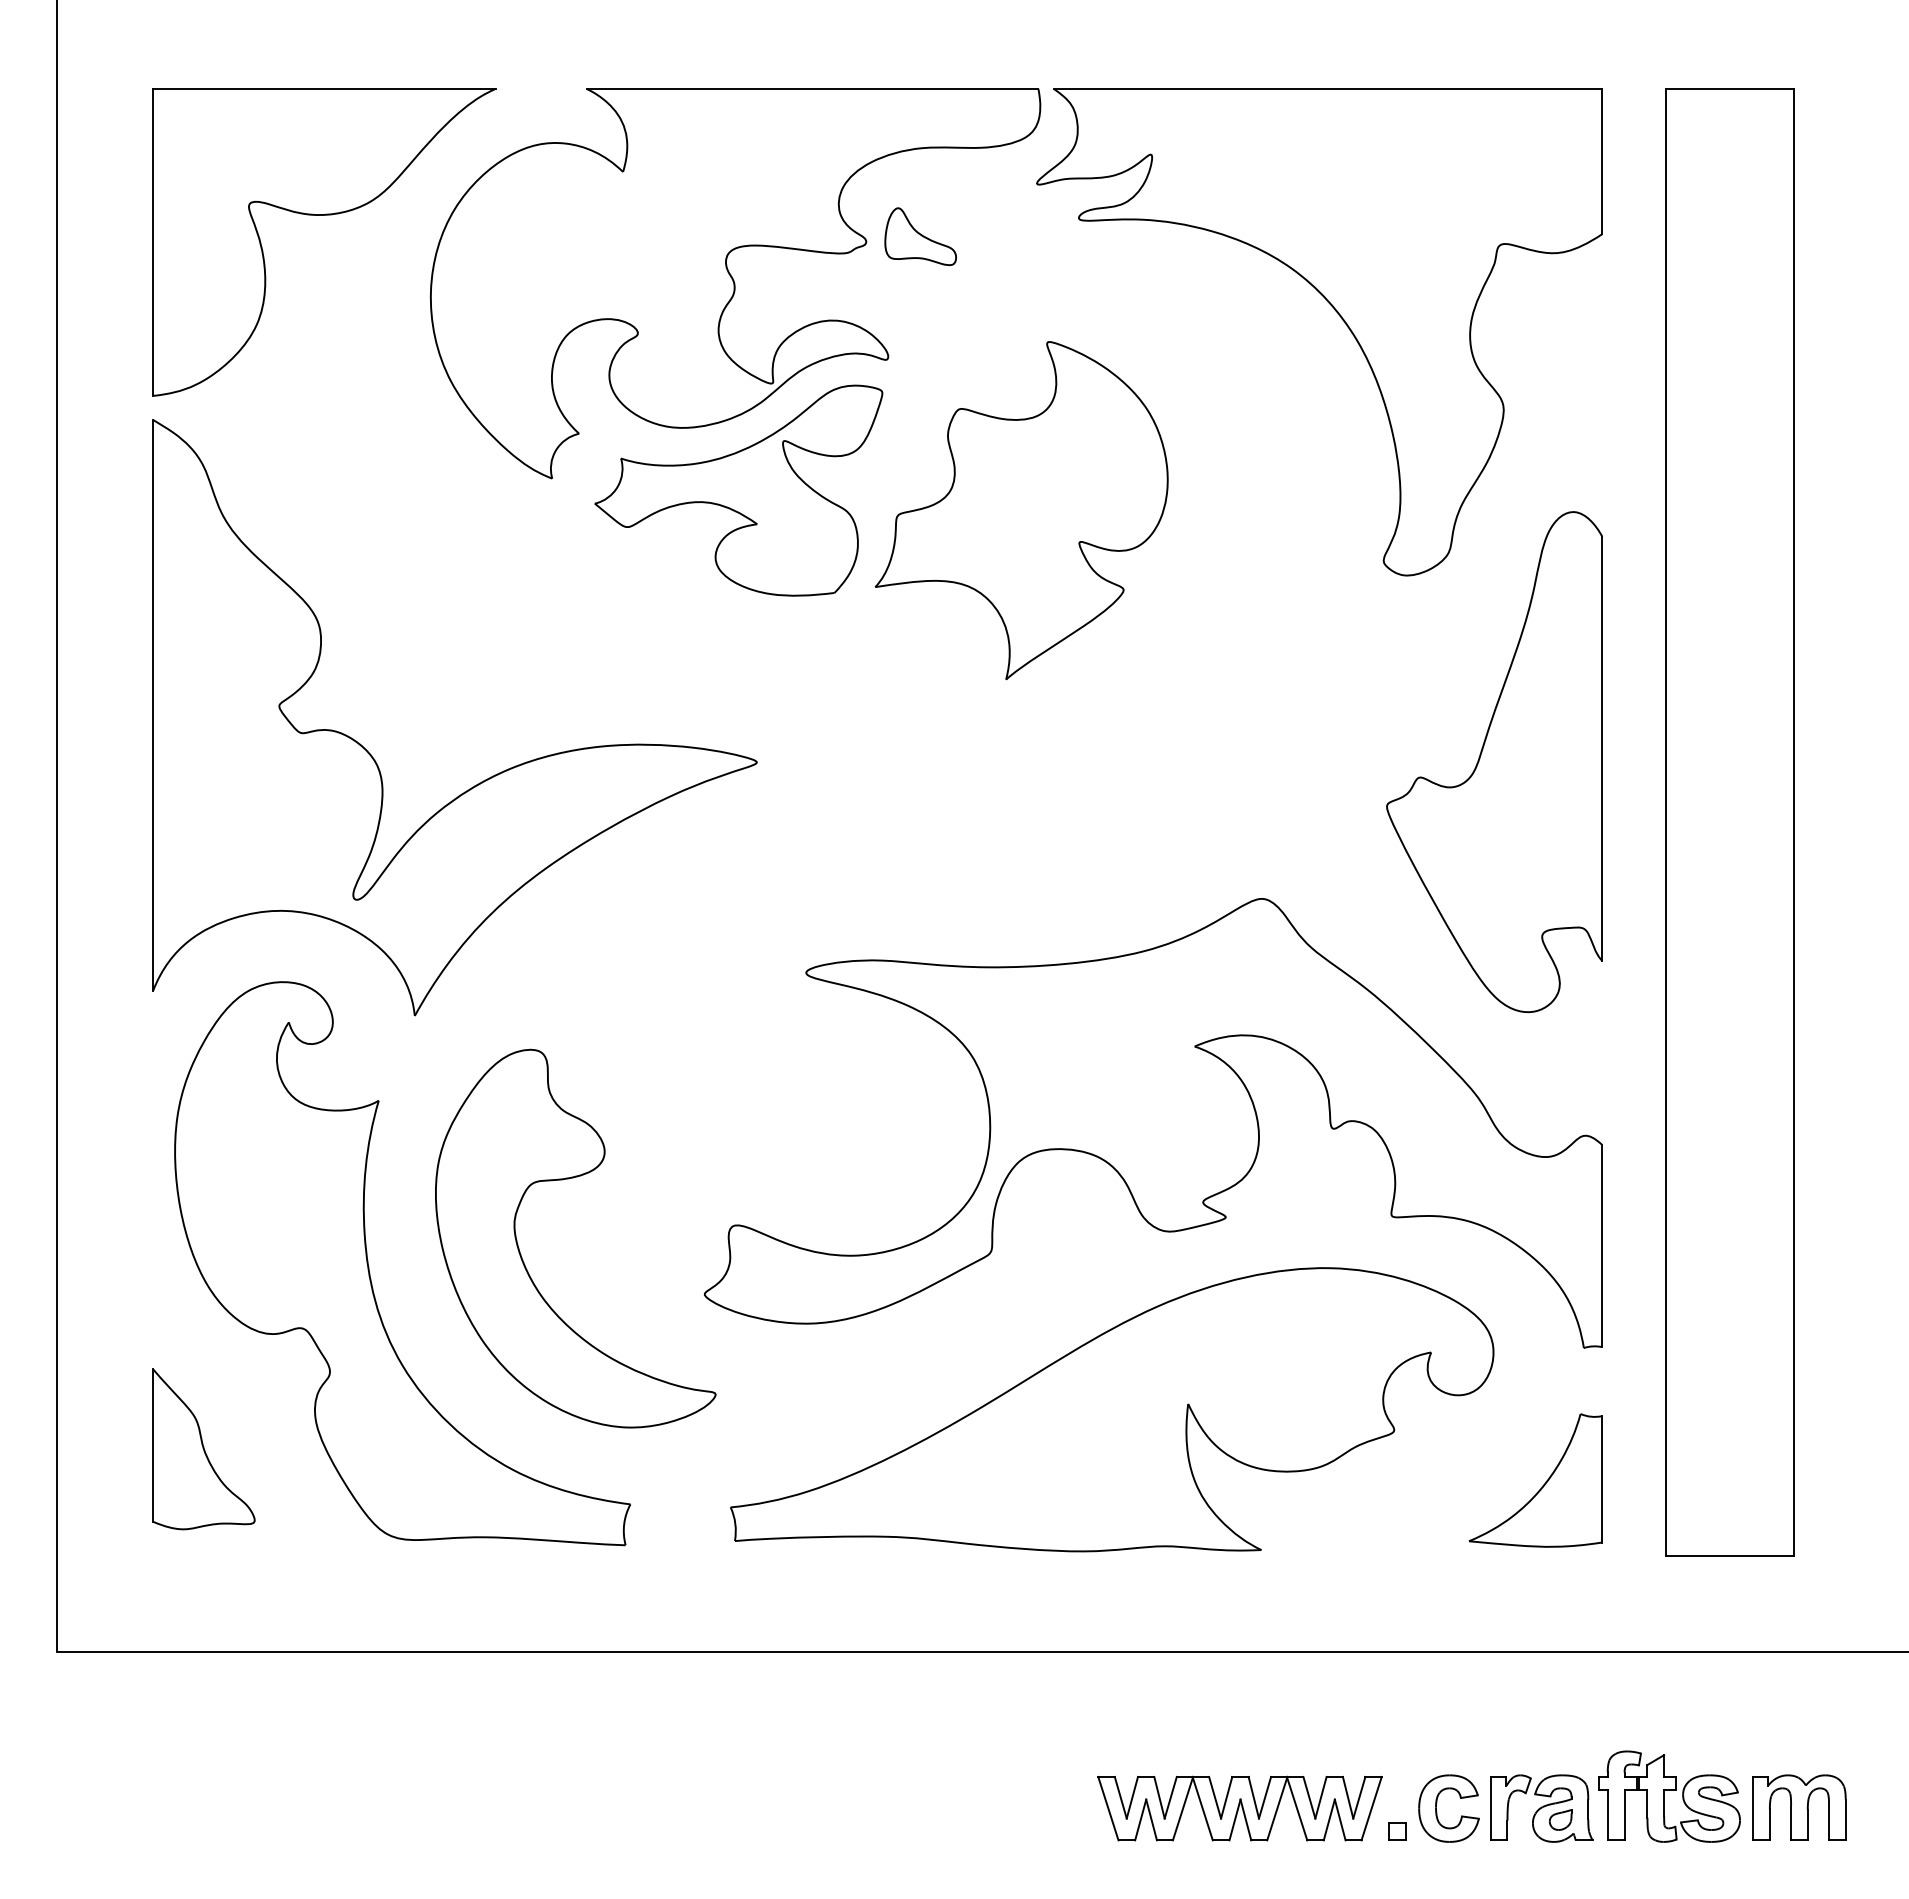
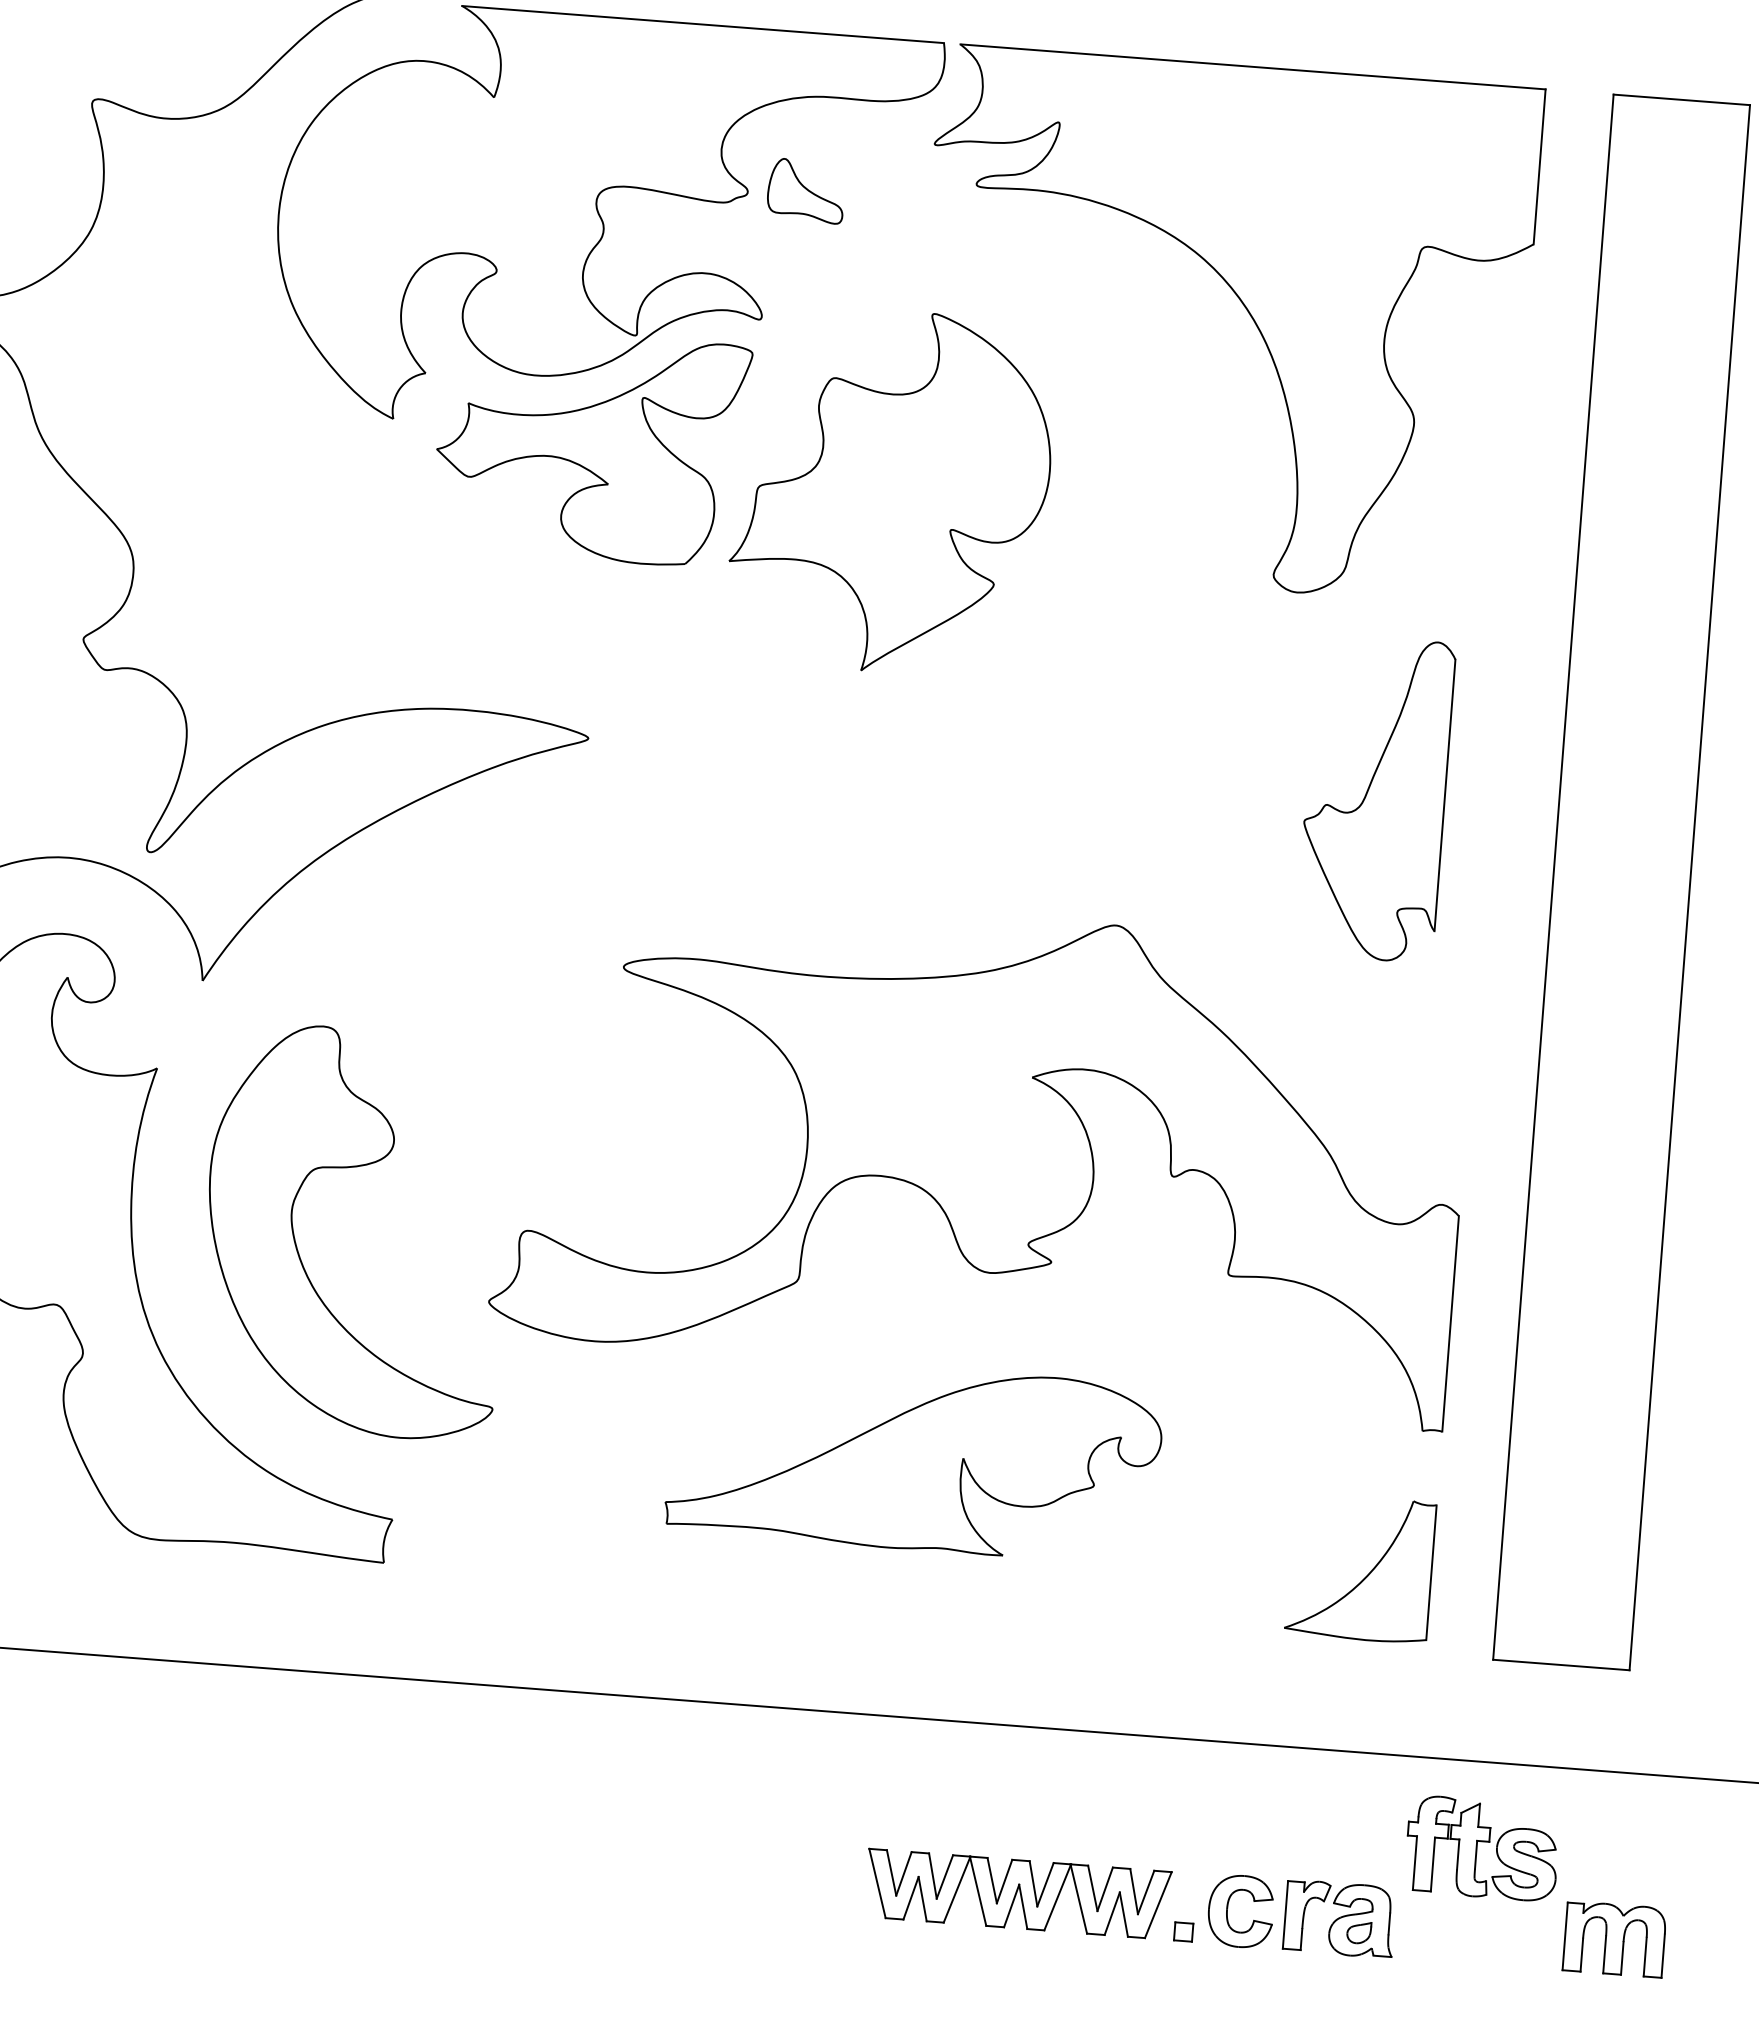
part: (1494, 761) -> (1375, 798), size x0.6
part: (1112, 1409) -> (914, 1458), size x0.6
part: (1669, 1796) -> (1482, 1848), moved

